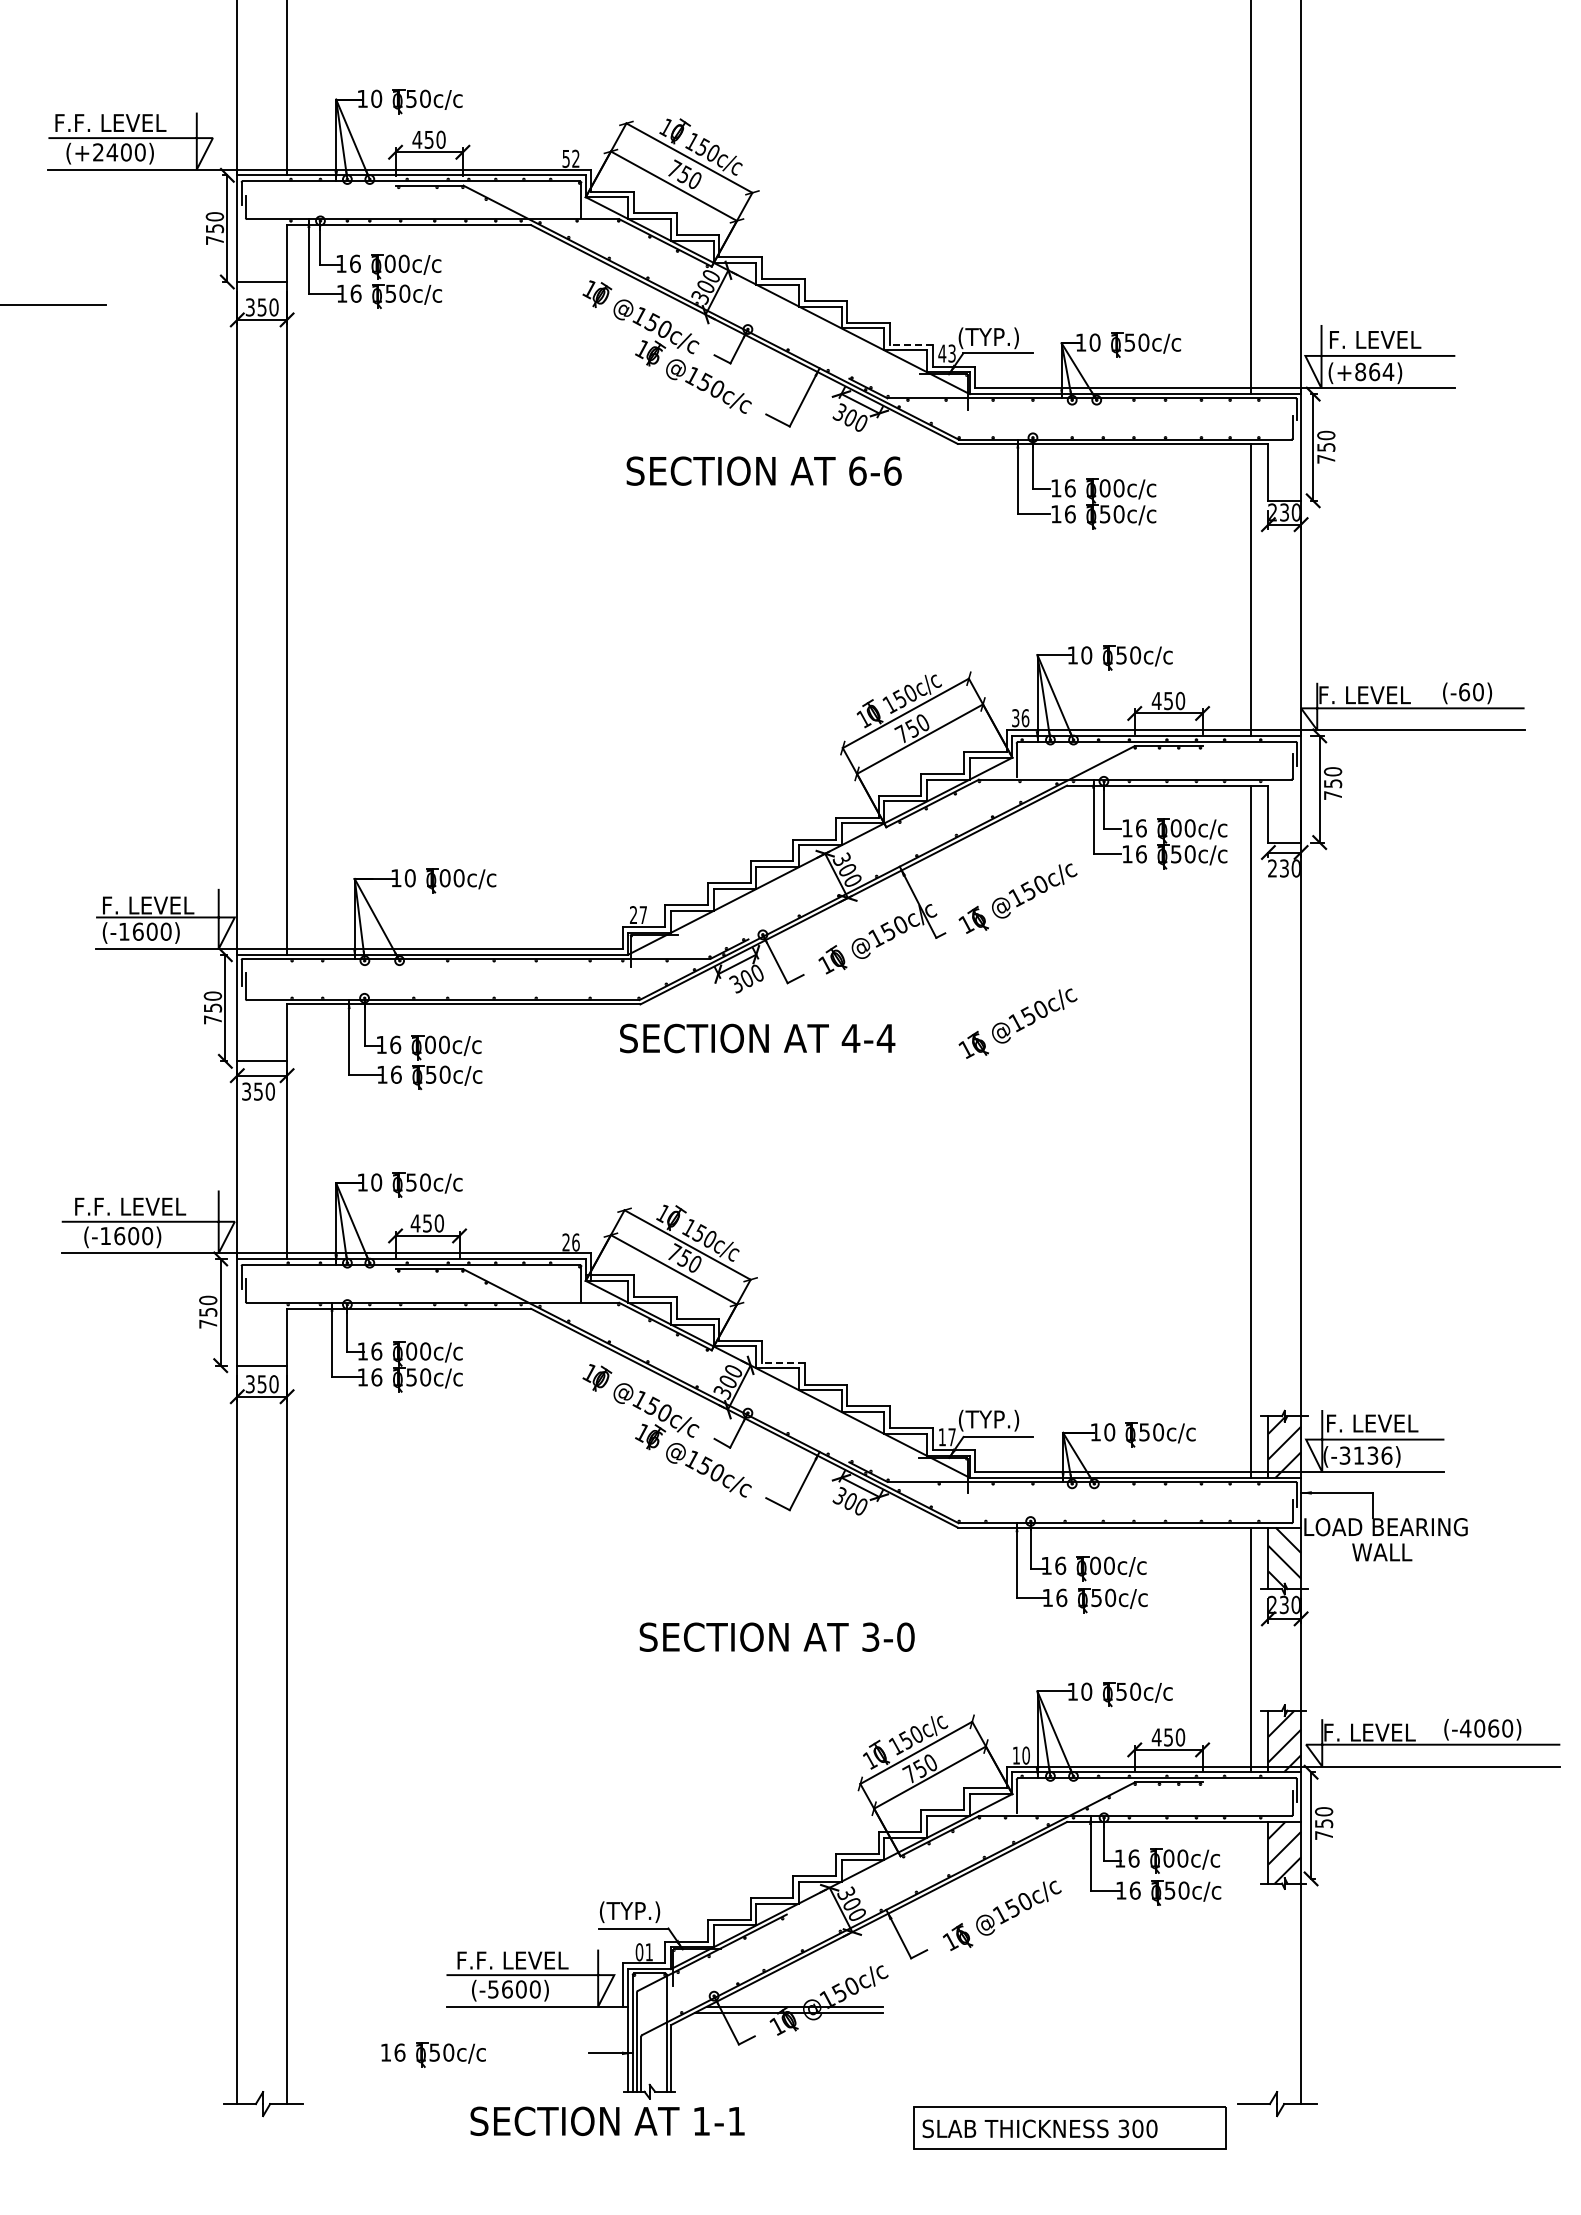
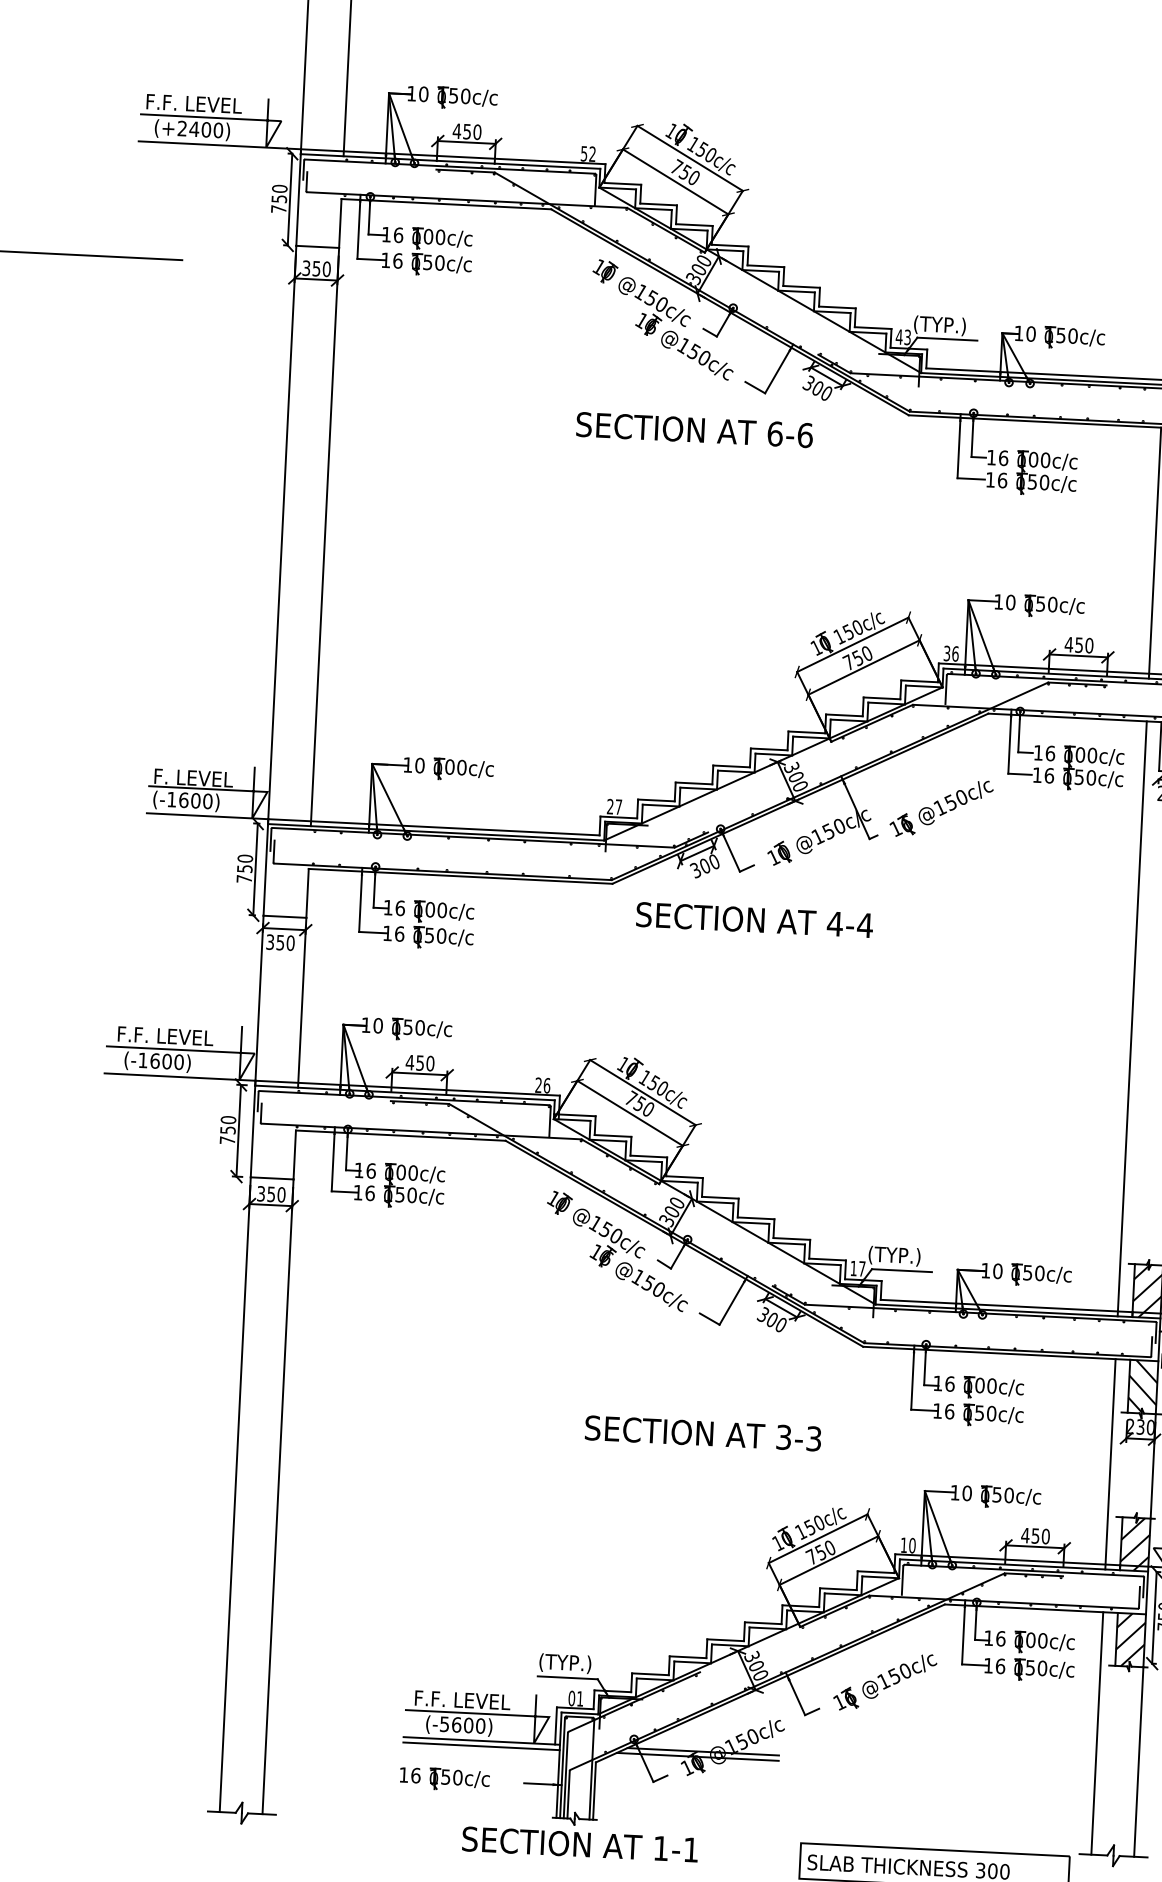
line: (910, 344) -> (872, 327), dashed -> solid
text: (763, 470) -> (694, 429), moved
part: (1017, 1023) -> (935, 916), removed
text: (757, 1038) -> (754, 920), moved
line: (782, 1362) -> (719, 1197), dashed -> solid
text: (905, 1636) -> (813, 1438), 3-0 -> 3-3
line: (1251, 1962) -> (1097, 1733), added
line: (537, 2012) -> (481, 1745), added
part: (433, 2054) -> (444, 1778), moved
text: (607, 2120) -> (580, 1843), moved

